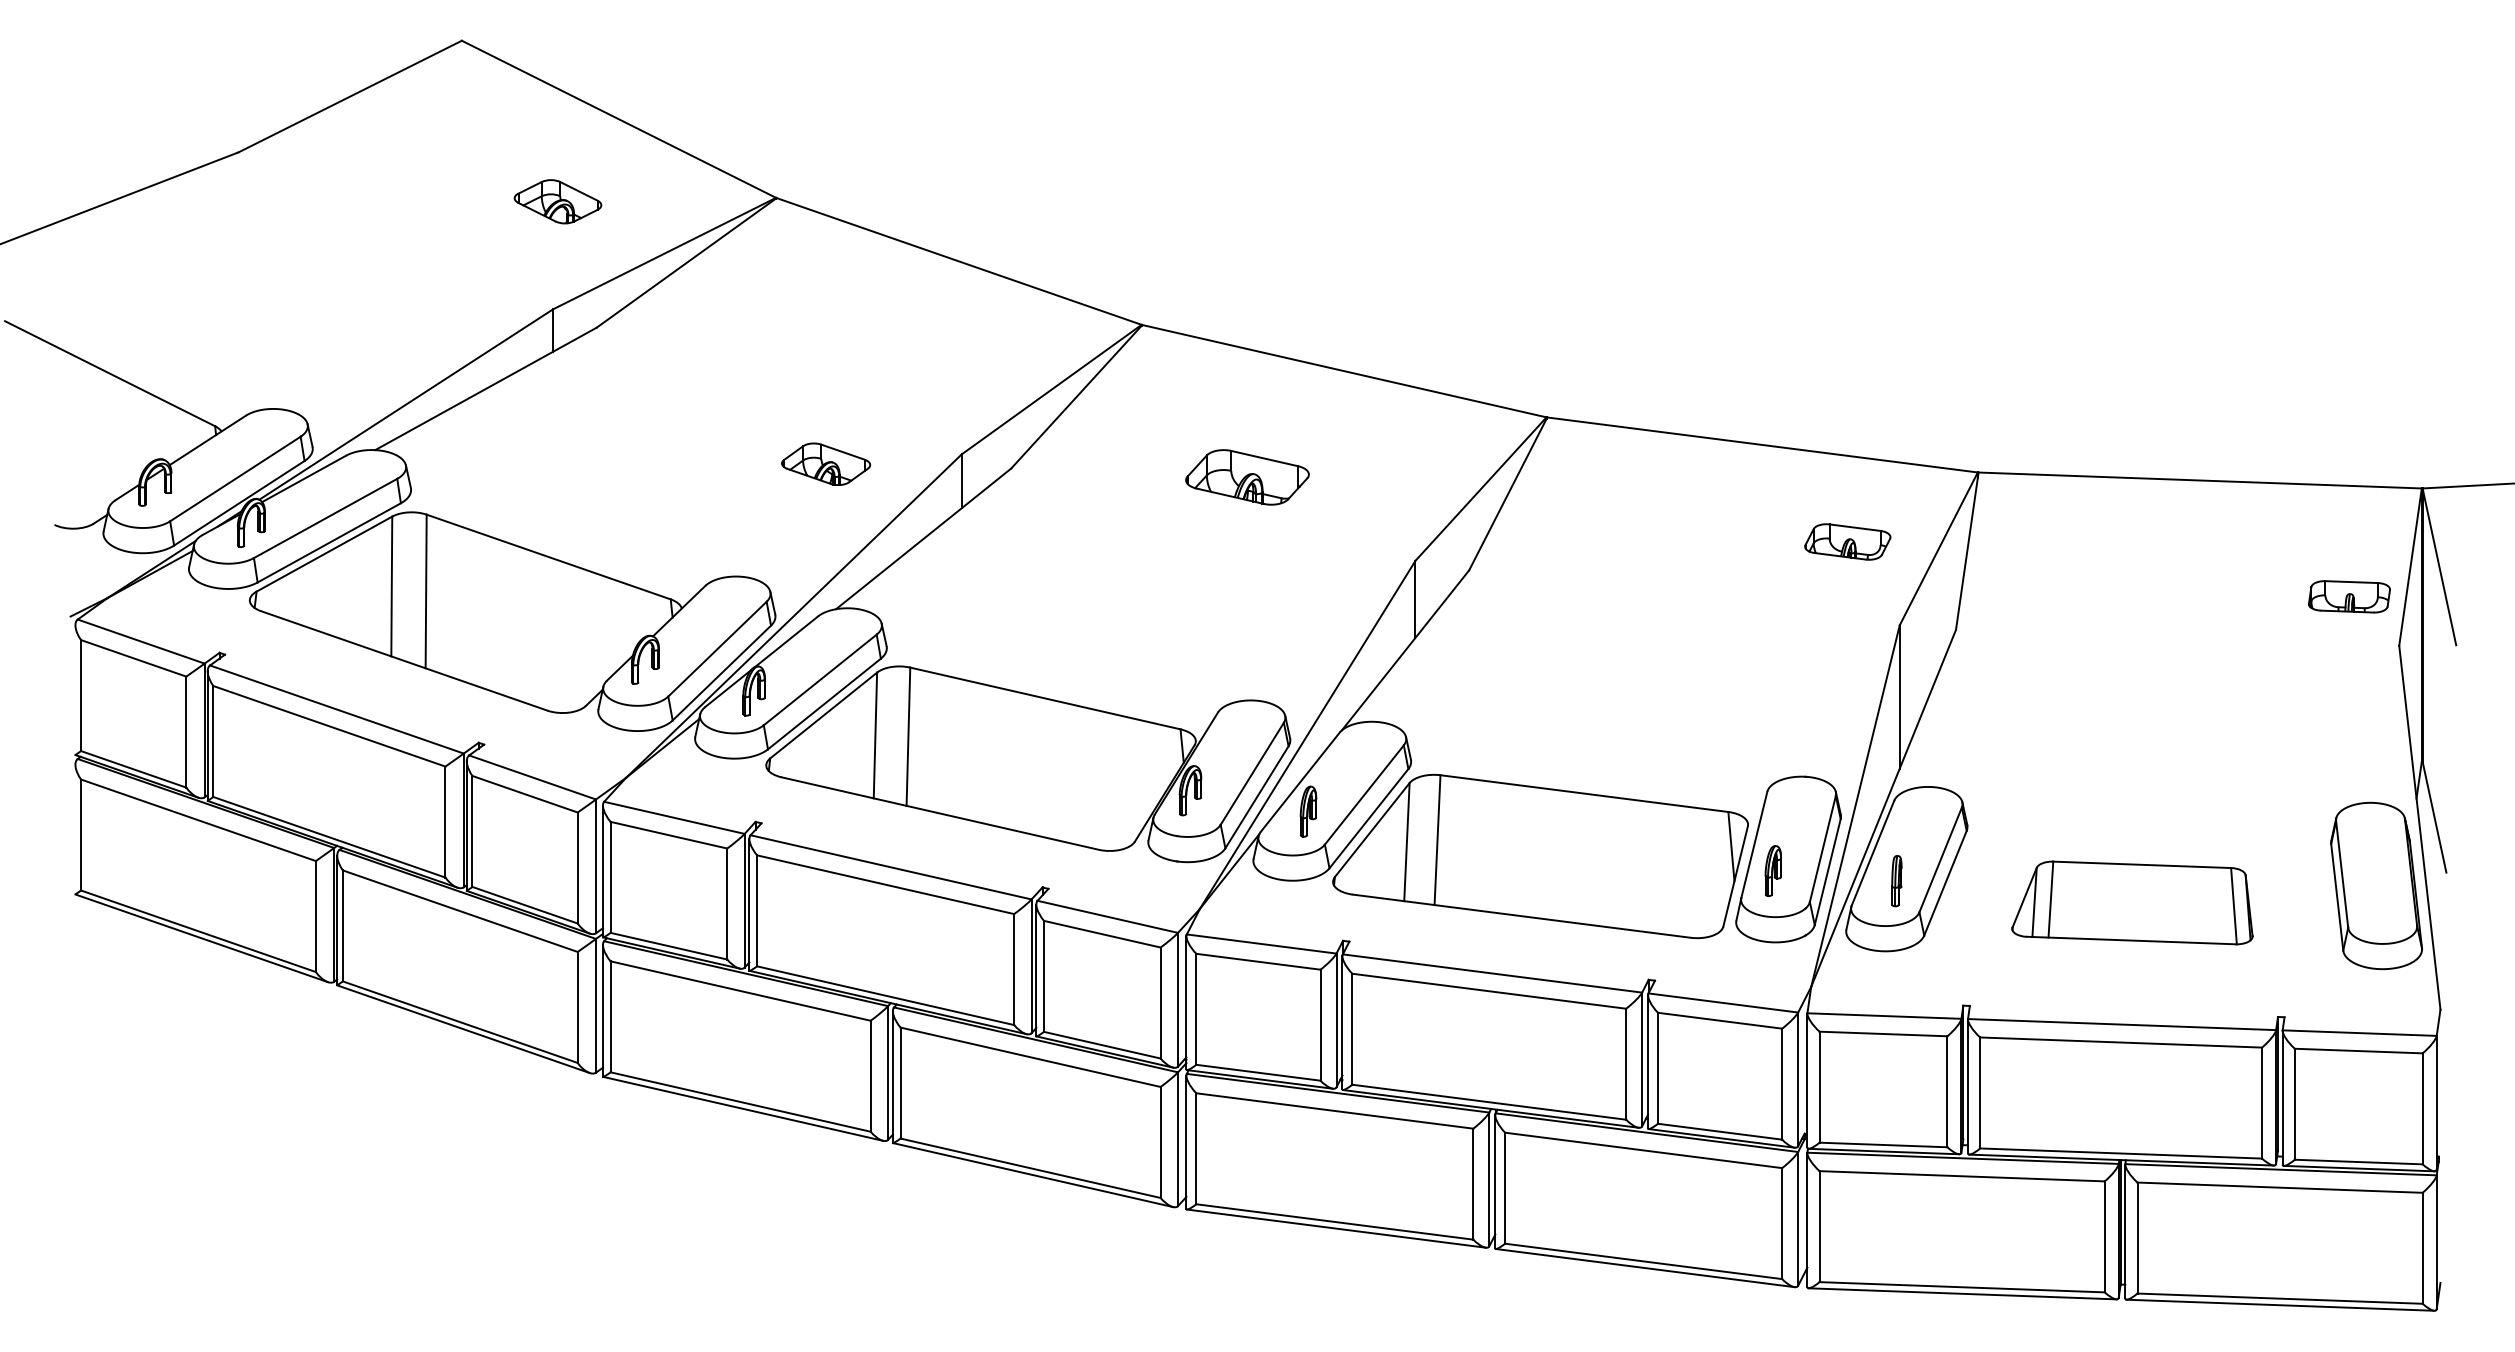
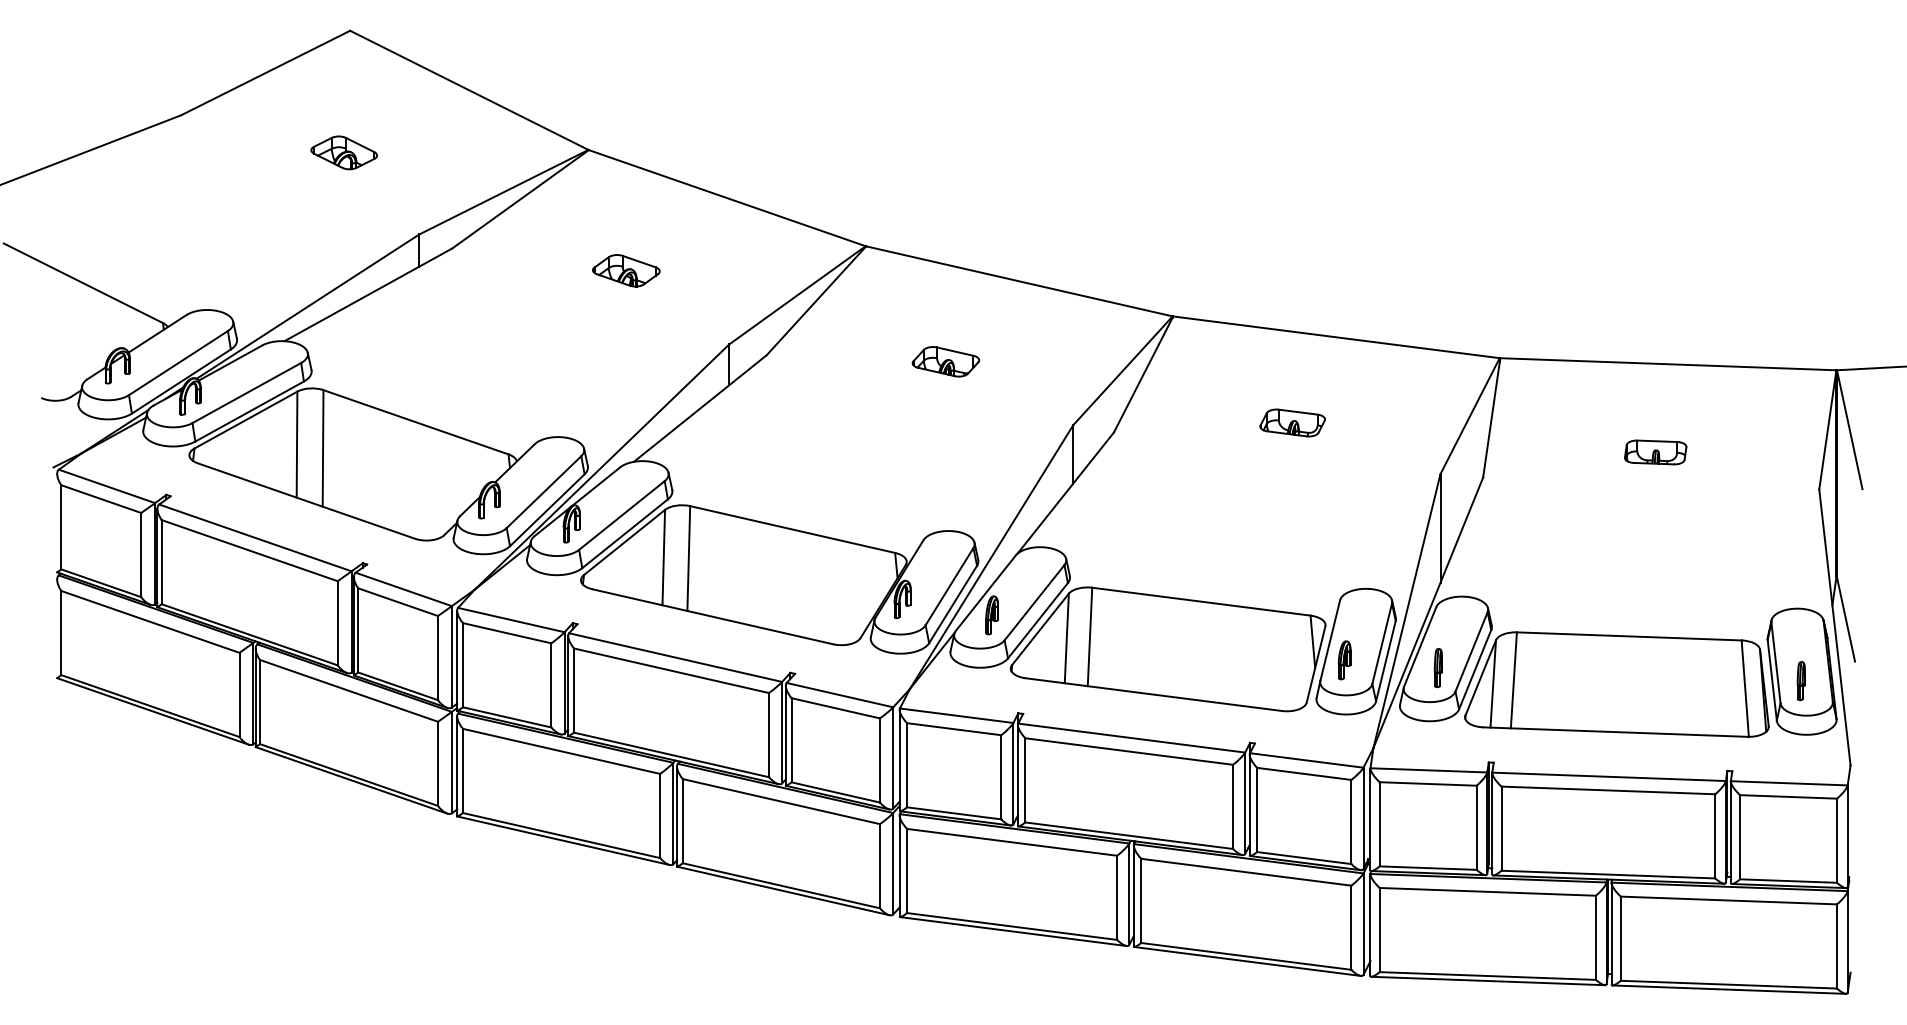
part: (557, 201) -> (343, 152), moved
part: (826, 463) -> (626, 270), moved
part: (1247, 476) -> (945, 361), size x0.71
part: (1847, 541) -> (1292, 422), moved
part: (2349, 596) -> (1655, 452), moved
part: (2374, 898) -> (1800, 681), added
part: (2132, 902) -> (1617, 684), size x1.67

